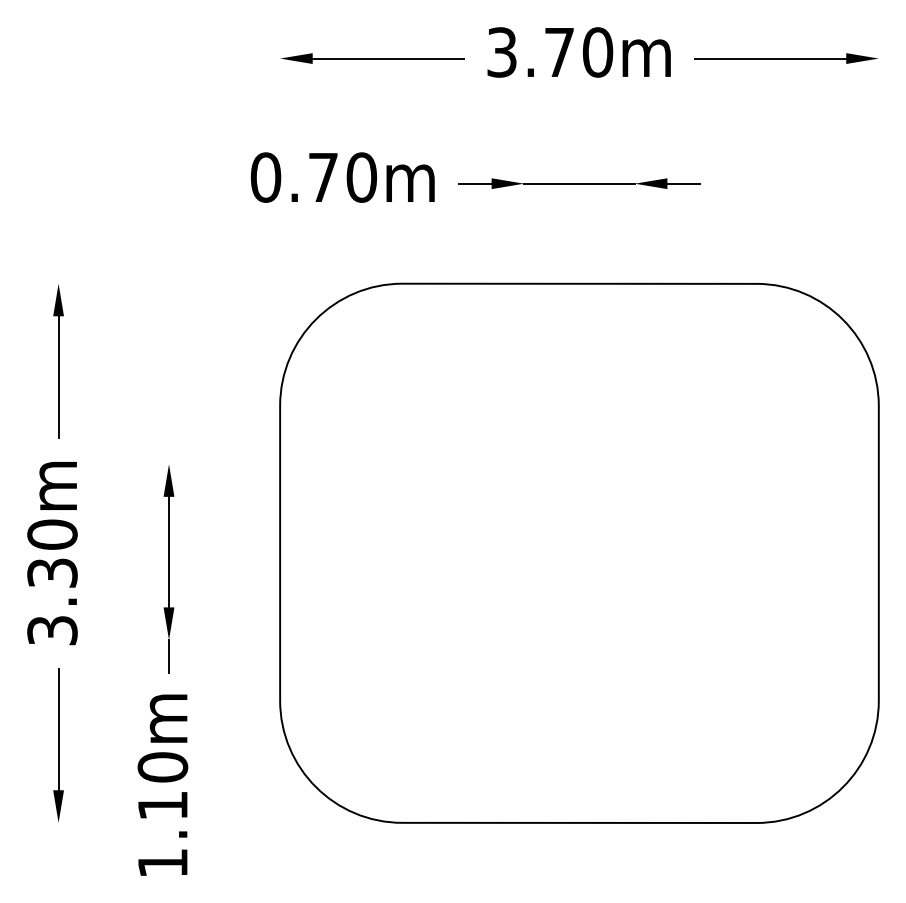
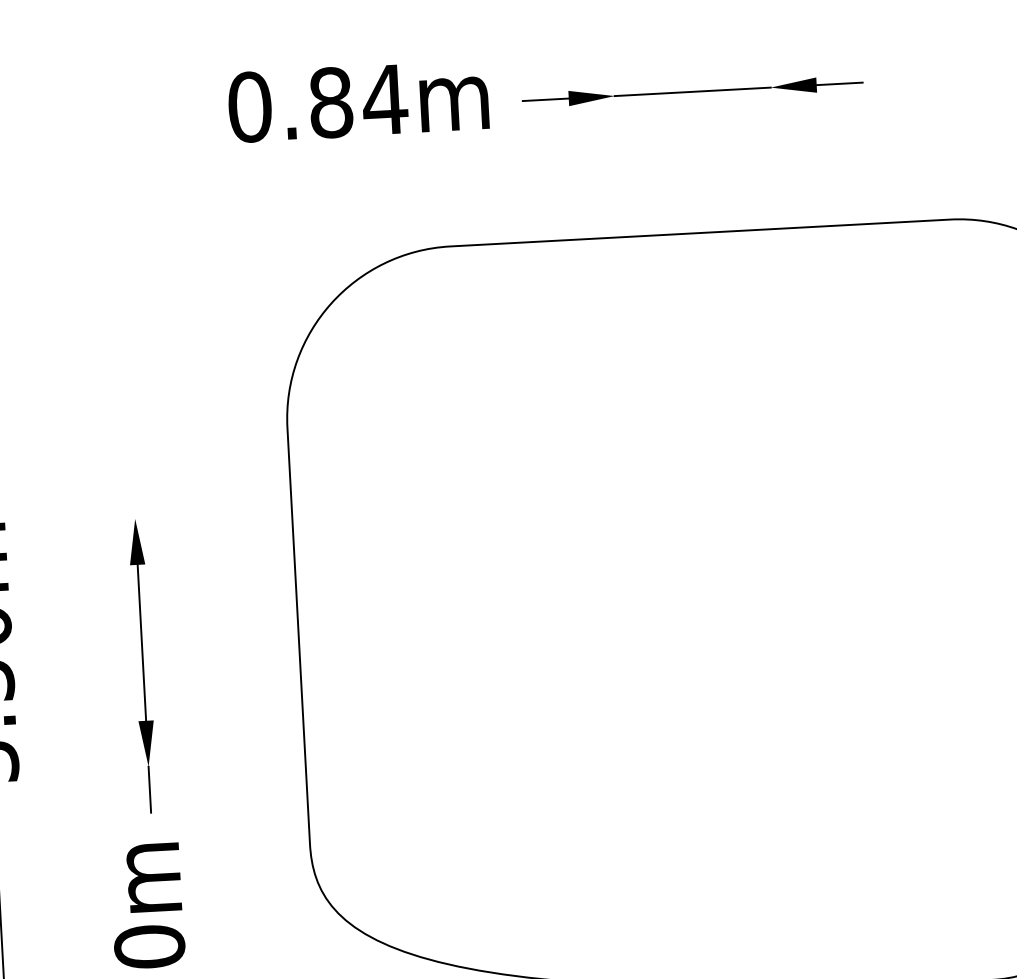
text: (342, 177) -> (357, 101), 0.70m -> 0.84m

